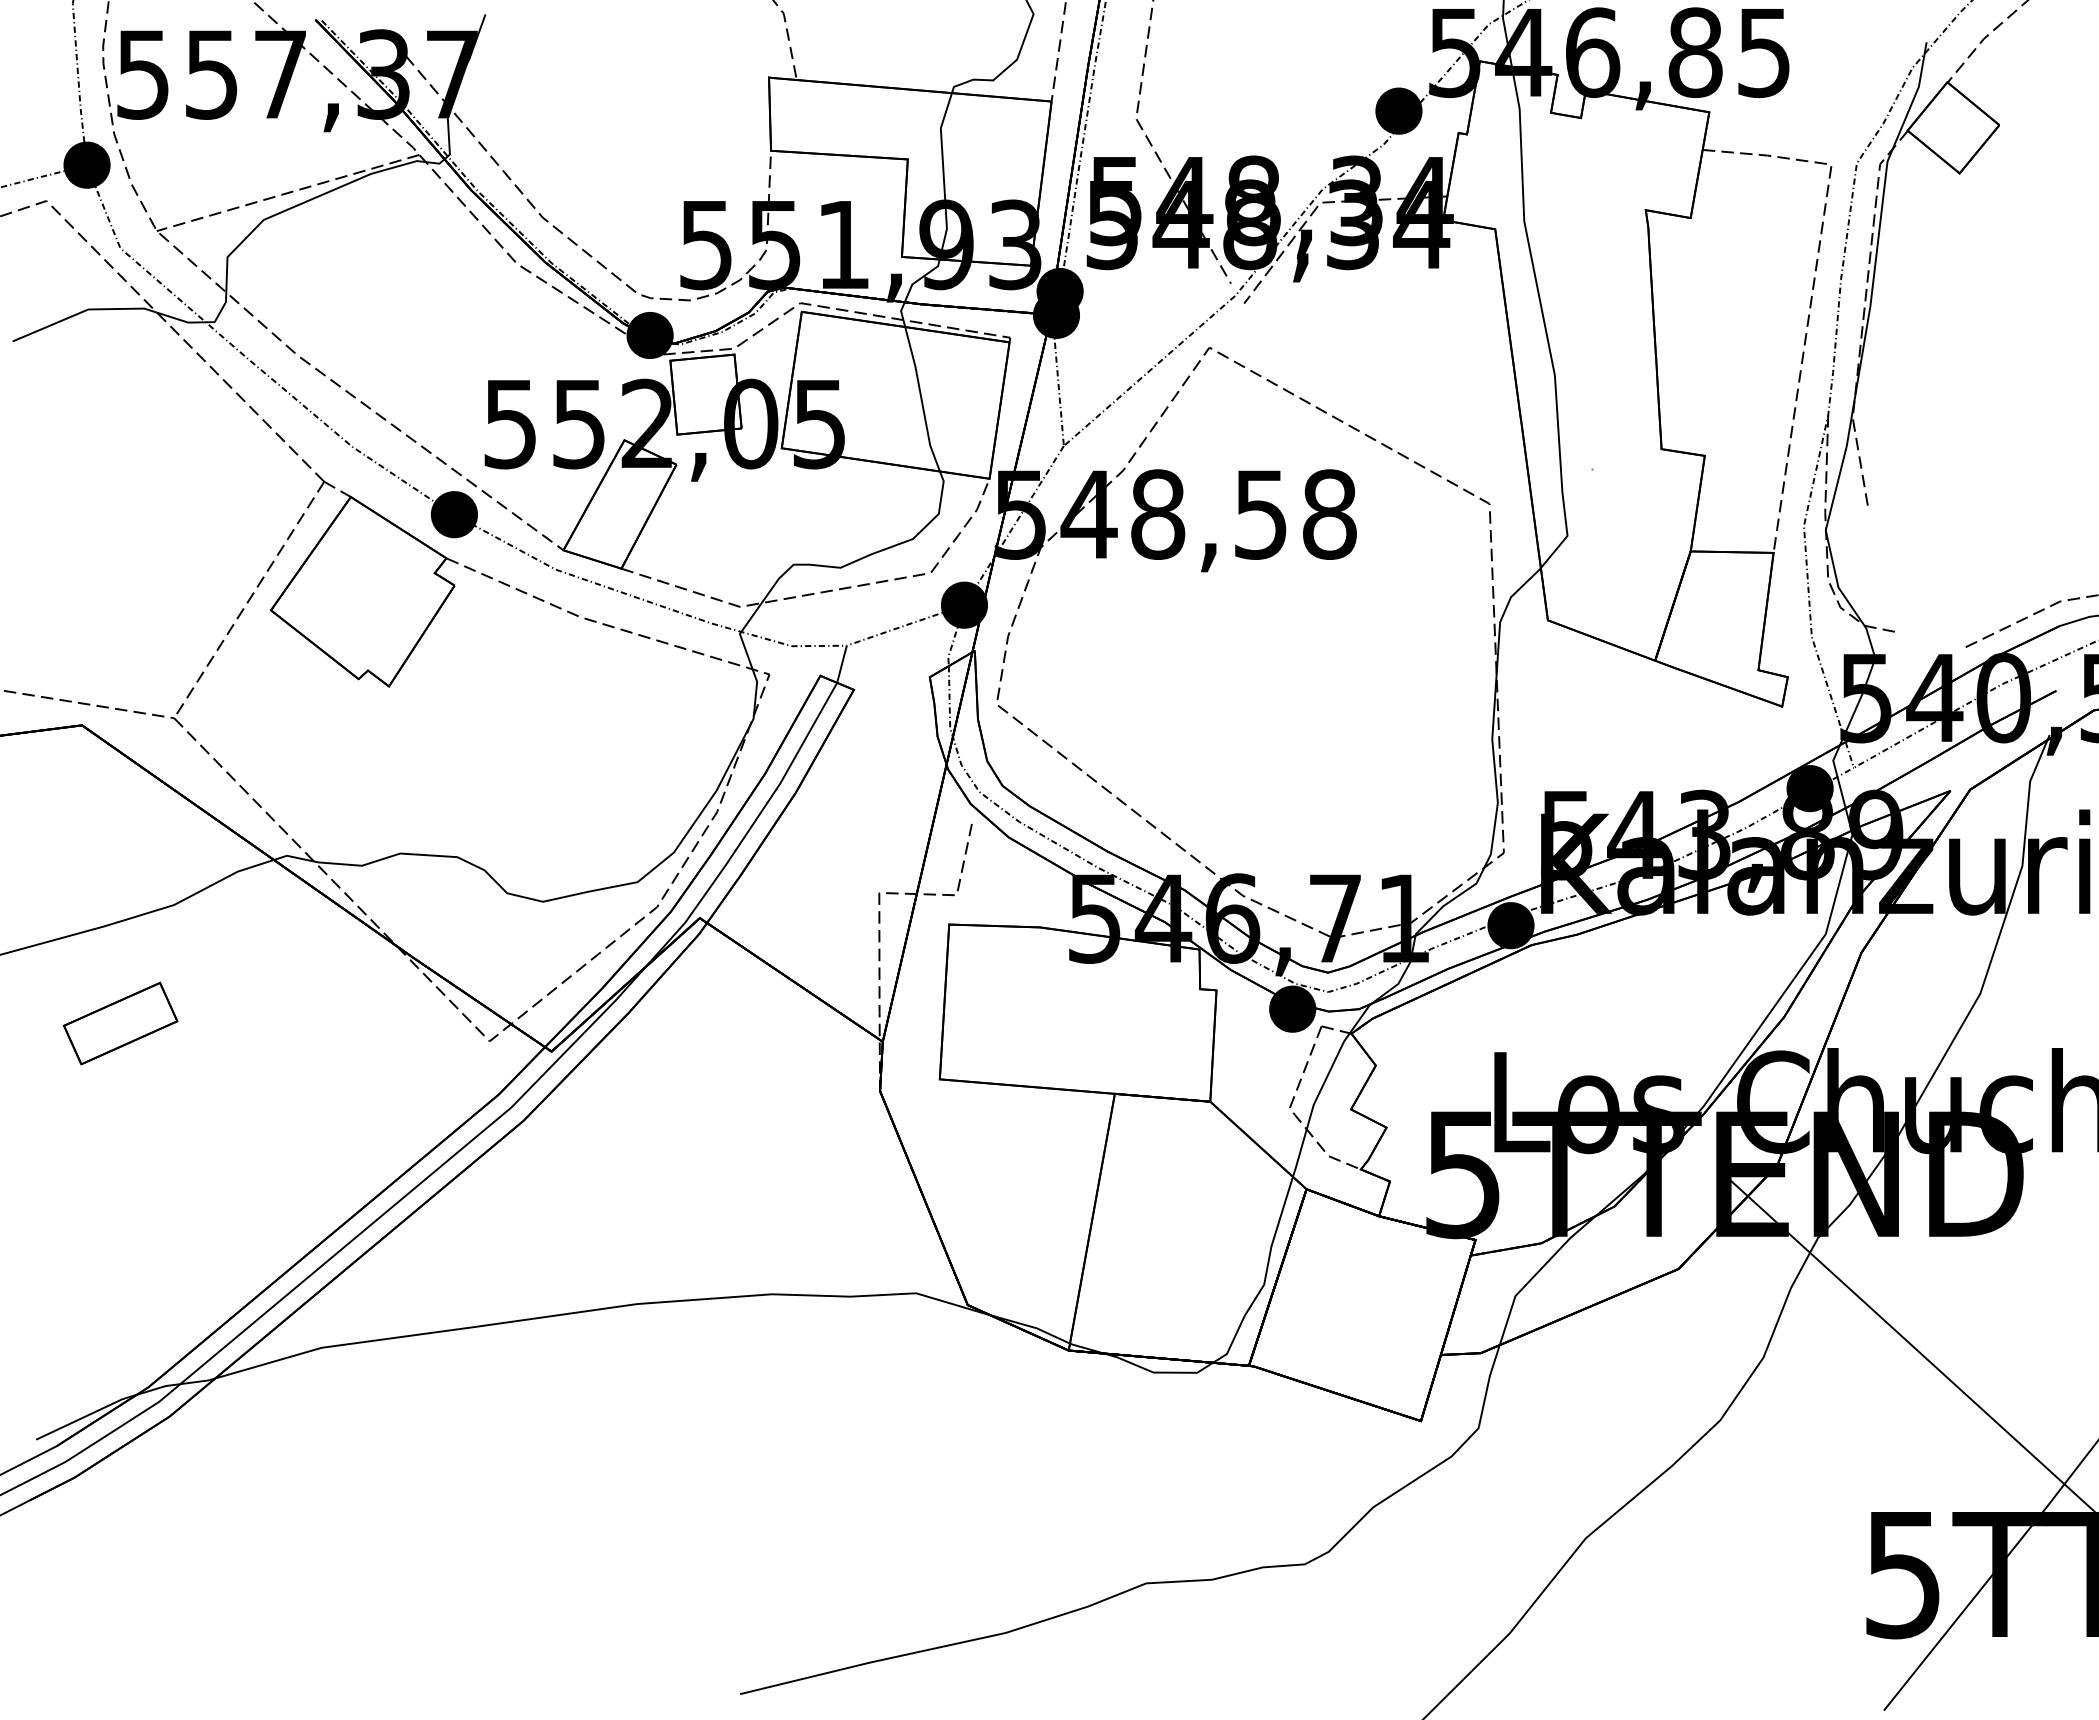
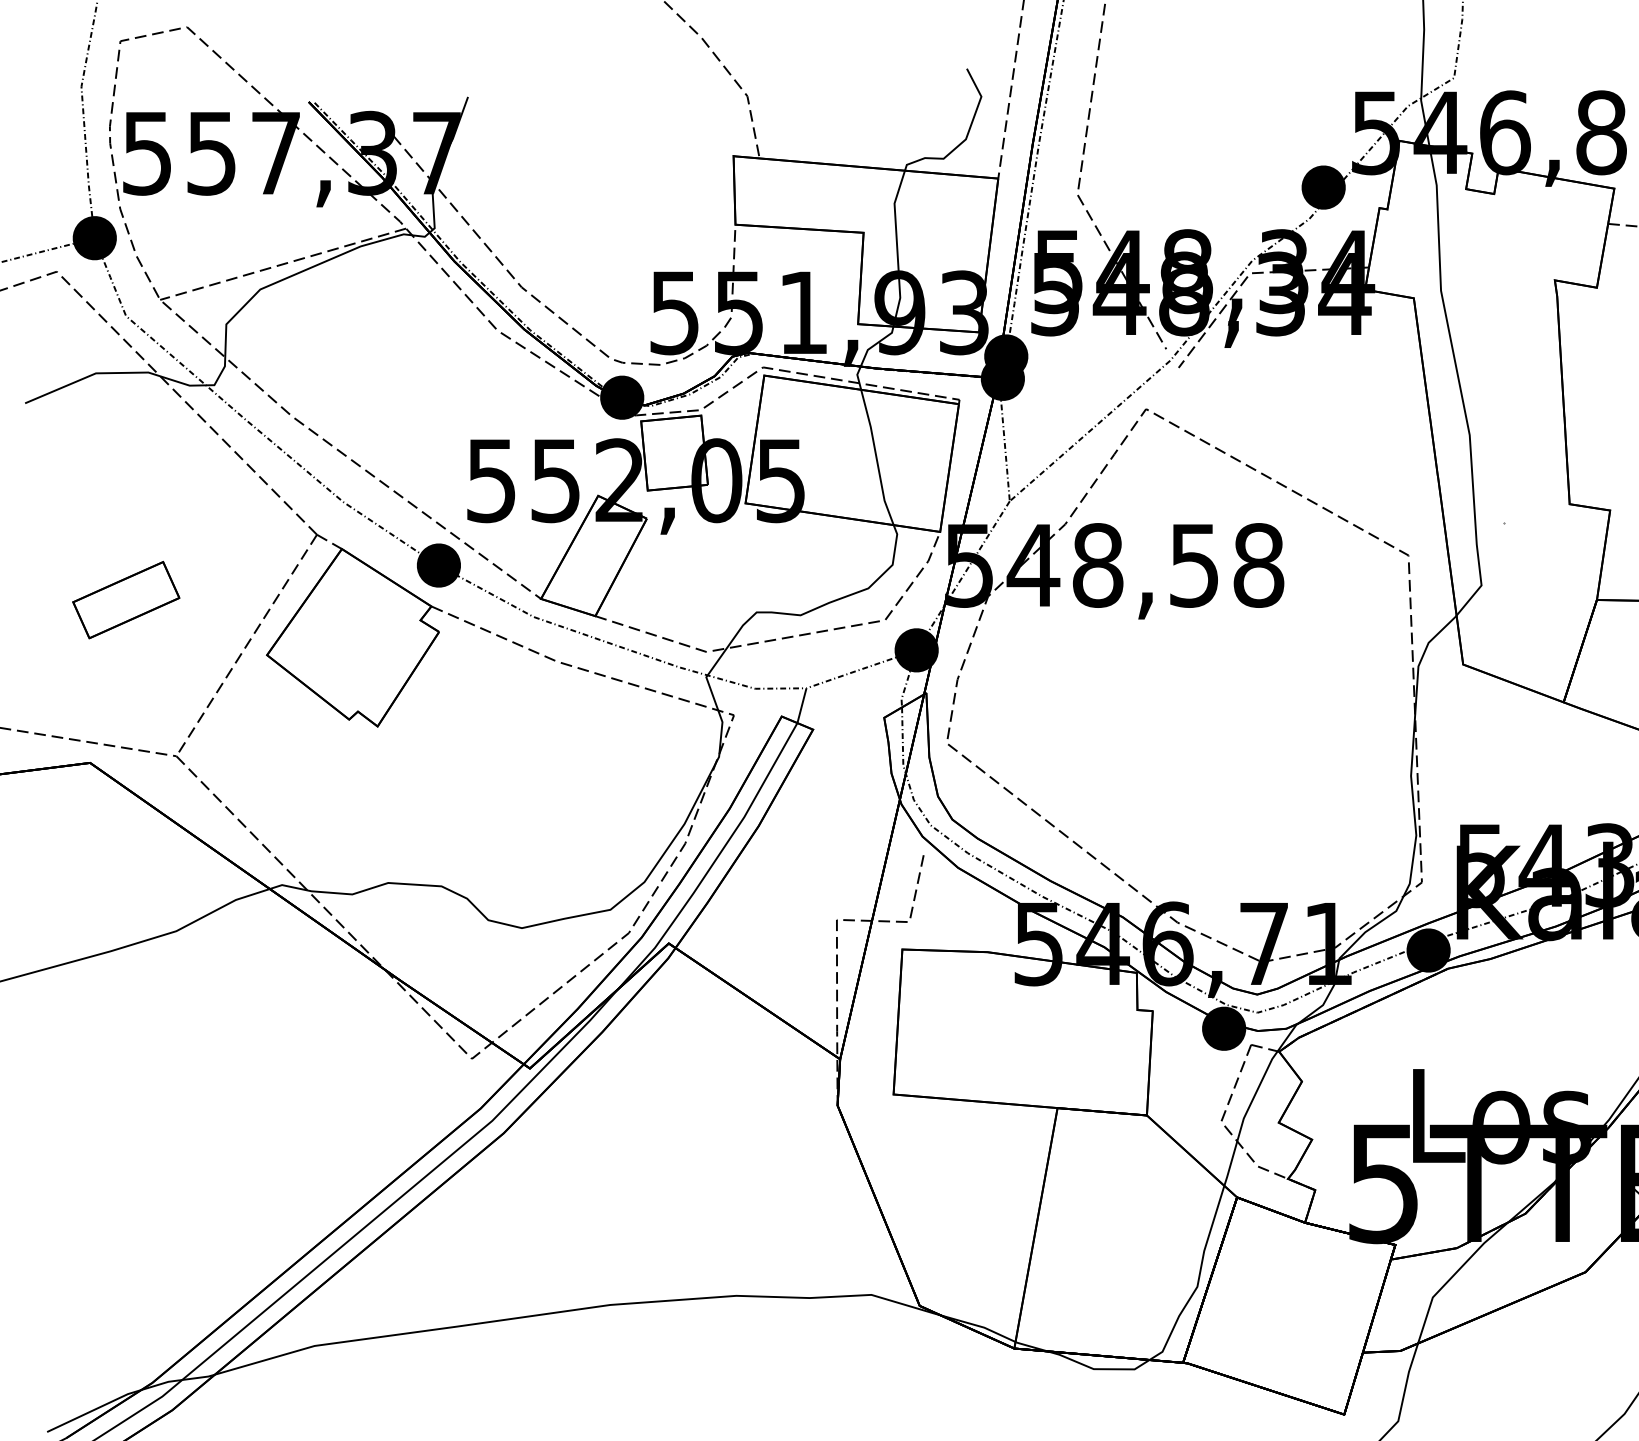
part: (120, 1023) -> (126, 600), moved

